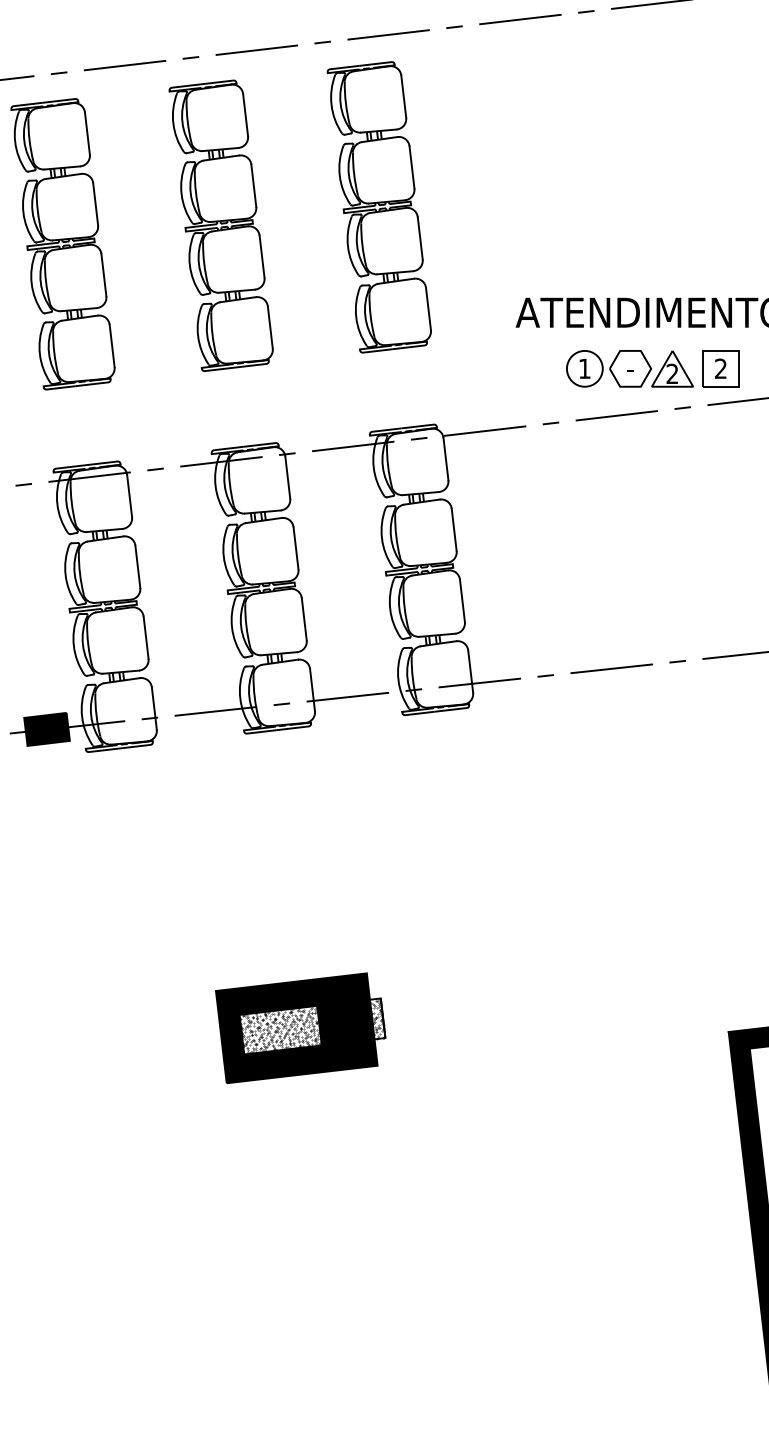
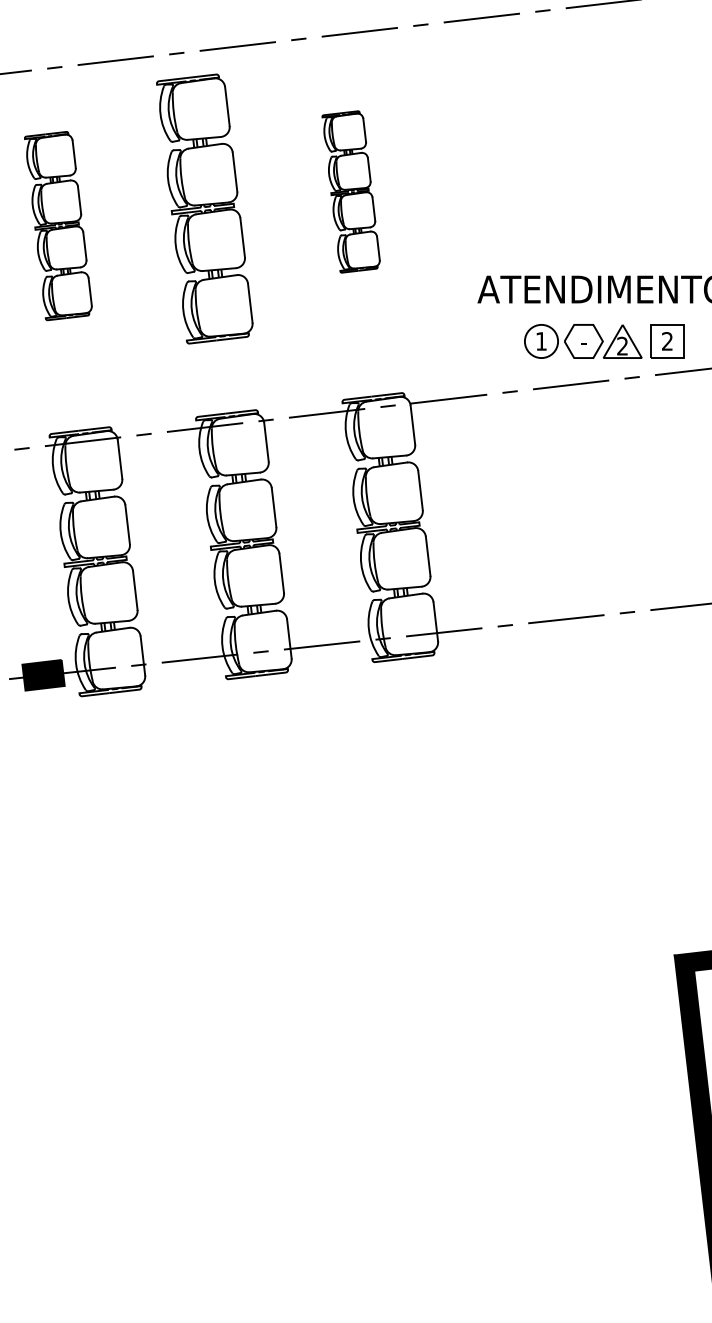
part: (378, 206) -> (350, 191), size x0.6
part: (63, 243) -> (58, 225), size x0.7
part: (300, 1027) -> (278, 951), removed

